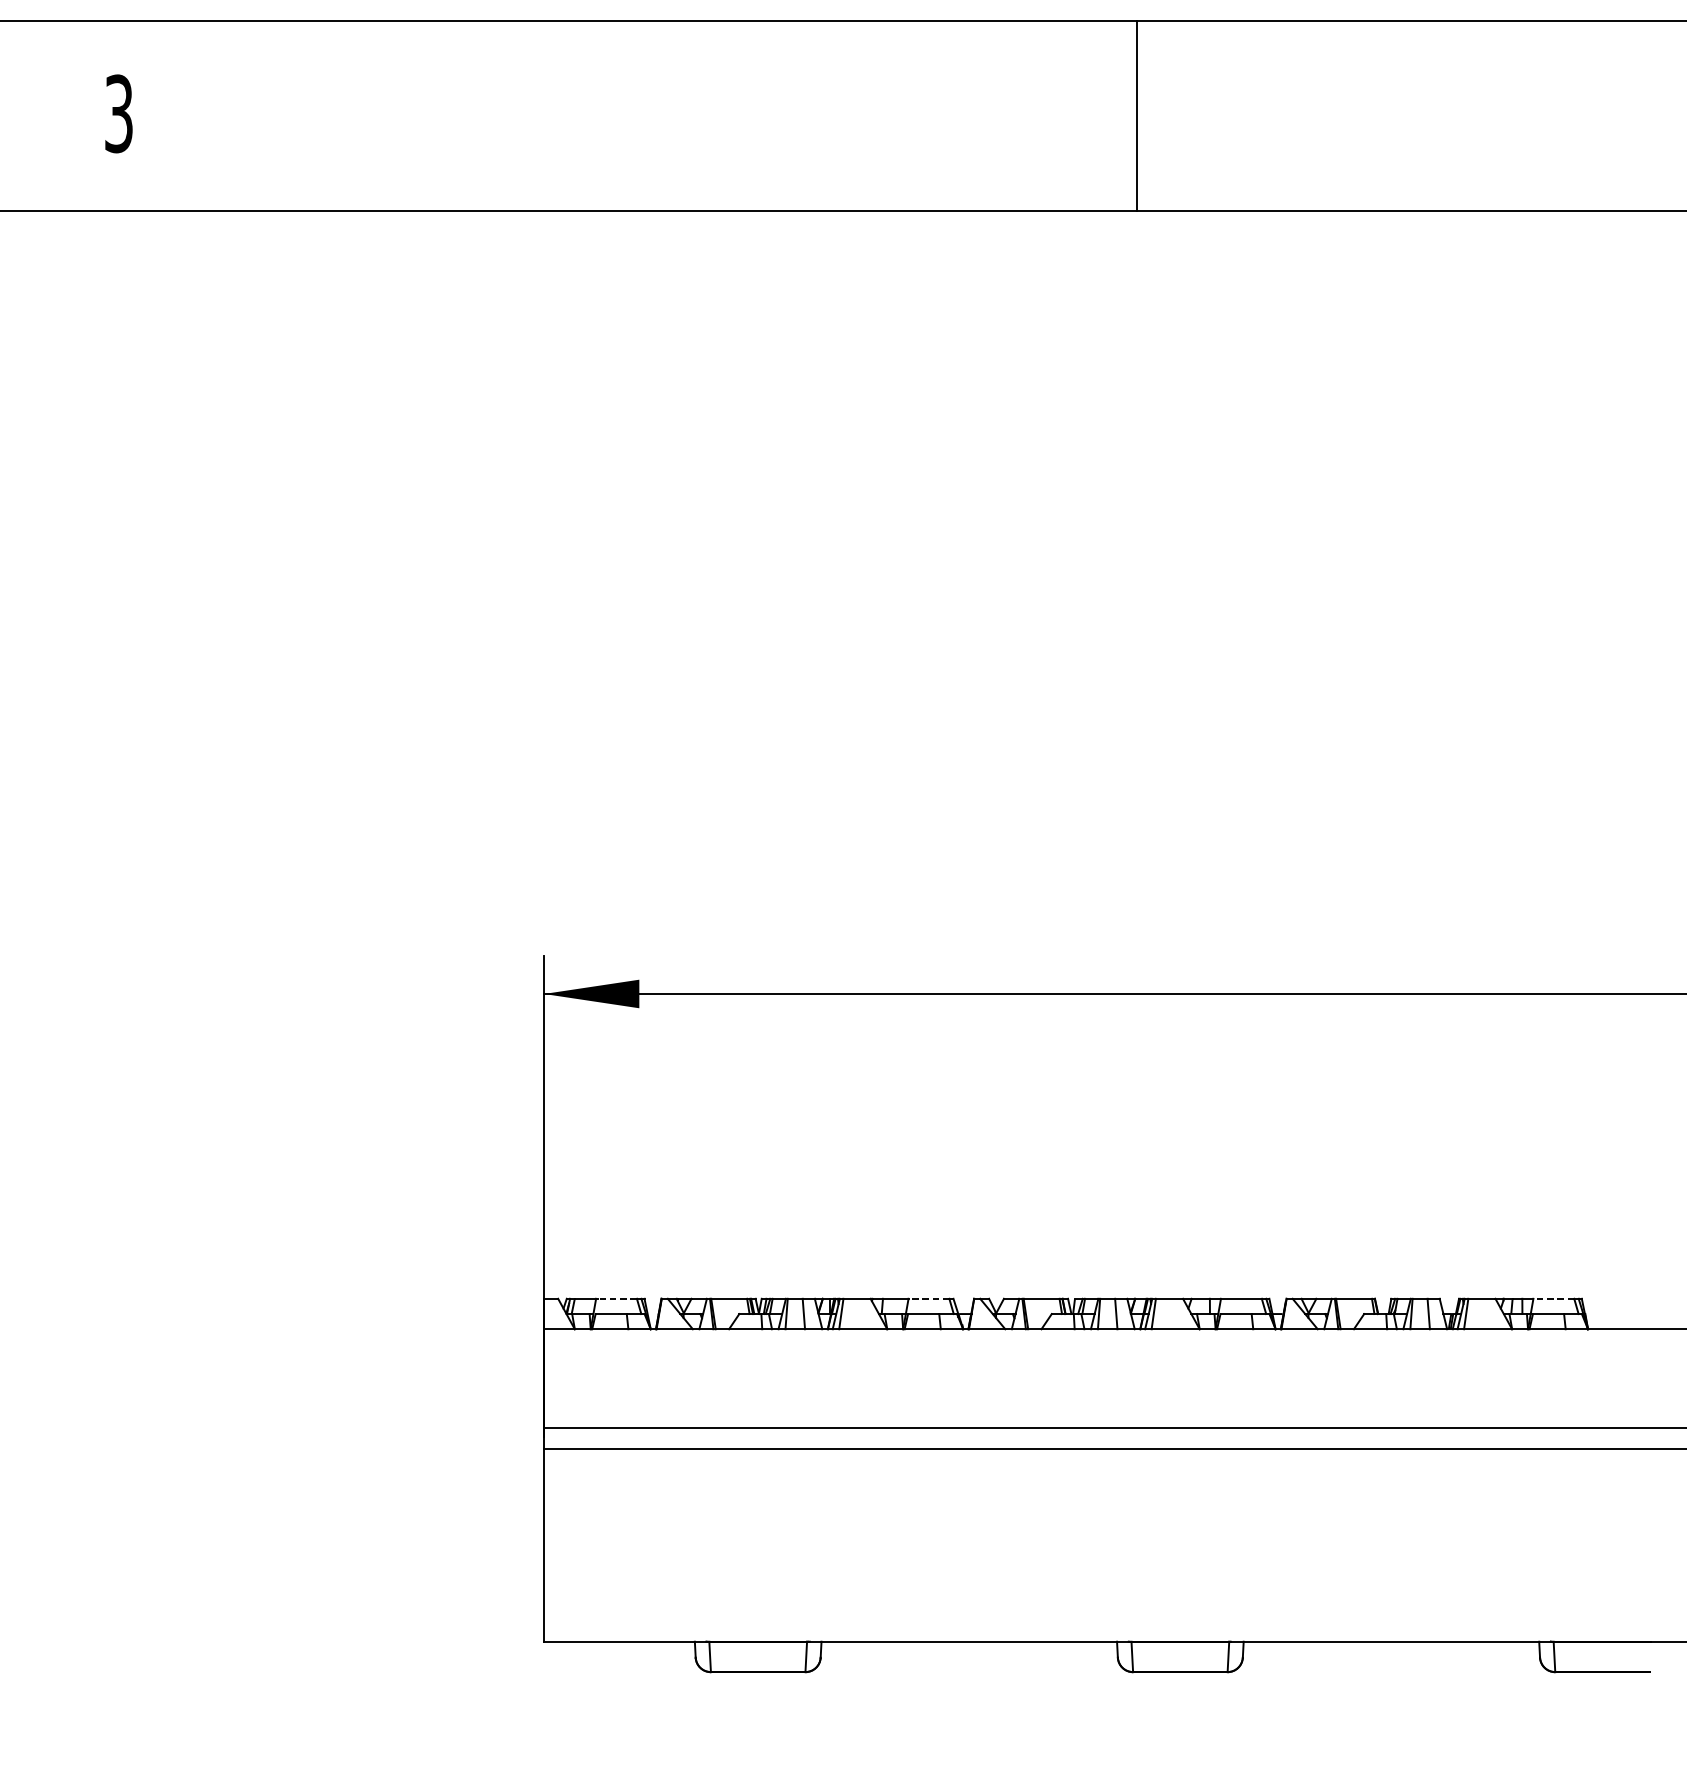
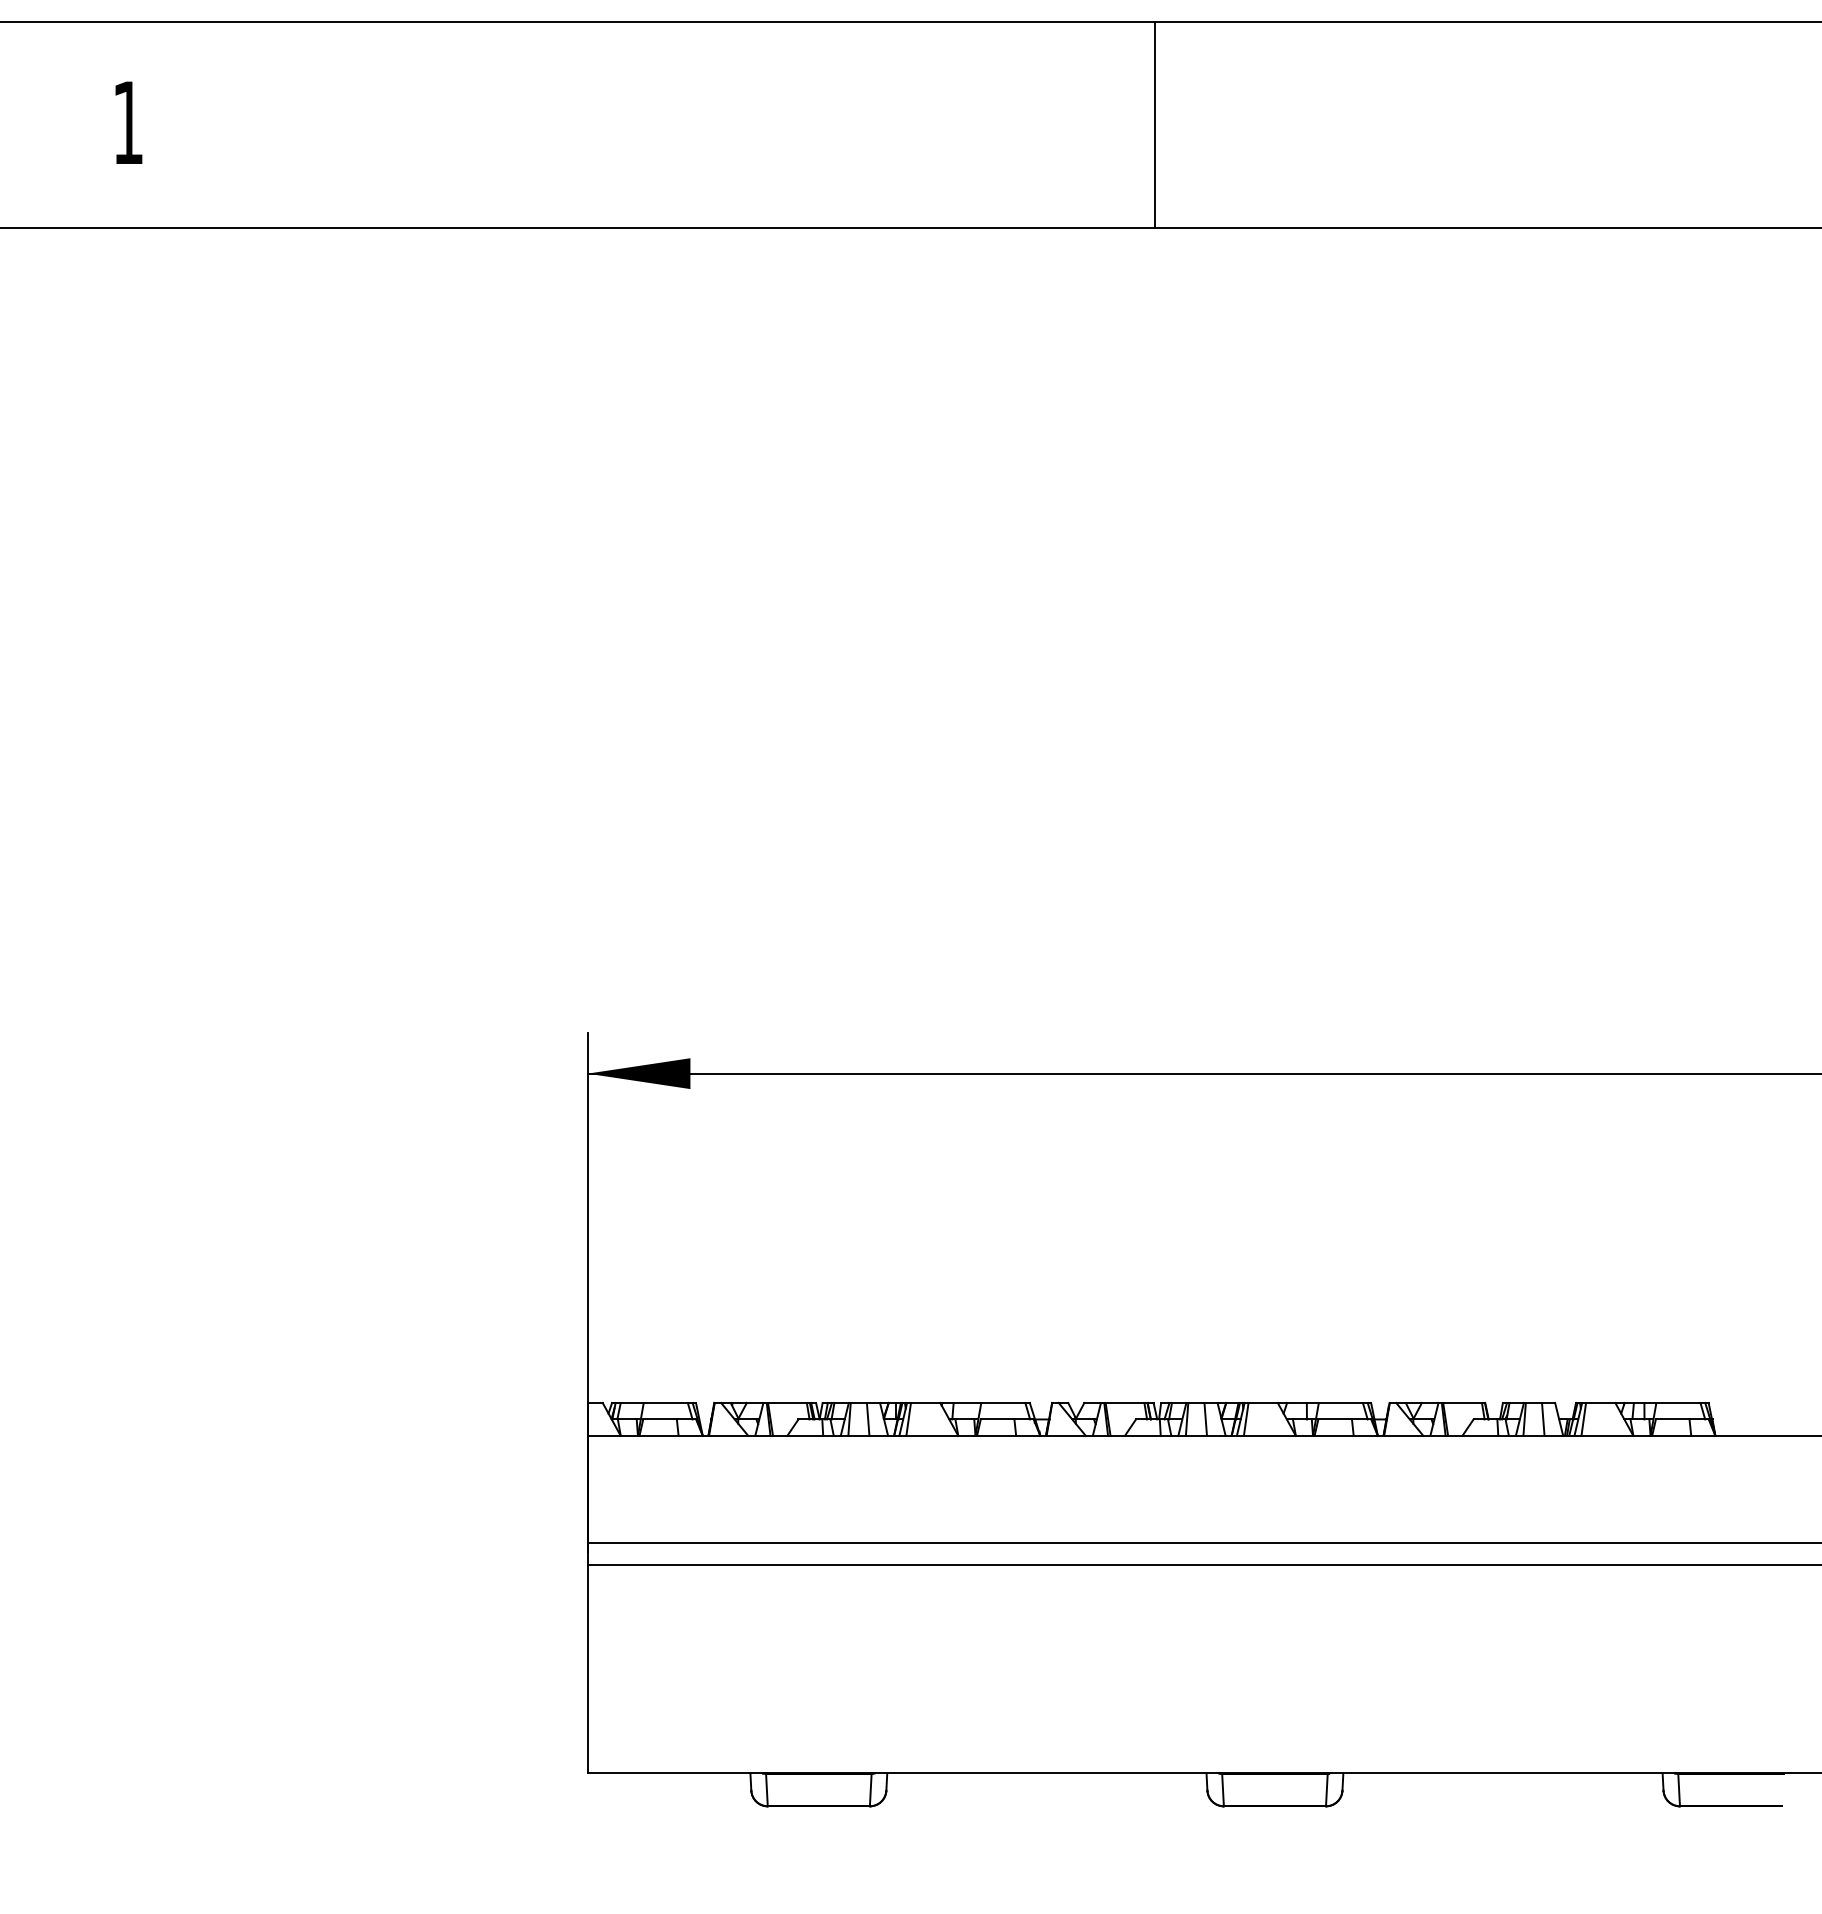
text: (118, 113) -> (127, 122), 3 -> 1
line: (1137, 115) -> (1155, 124), moved
line: (616, 1298) -> (665, 1402), dashed -> solid
line: (928, 1298) -> (1002, 1402), dashed -> solid
line: (1552, 1298) -> (1677, 1402), dashed -> solid

